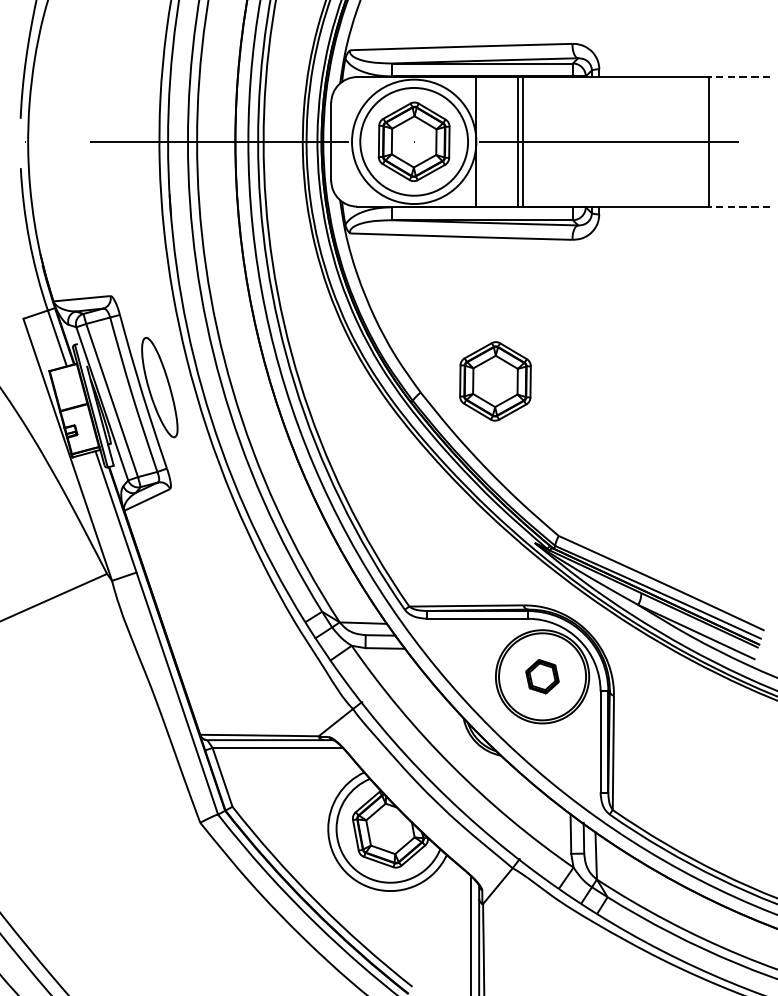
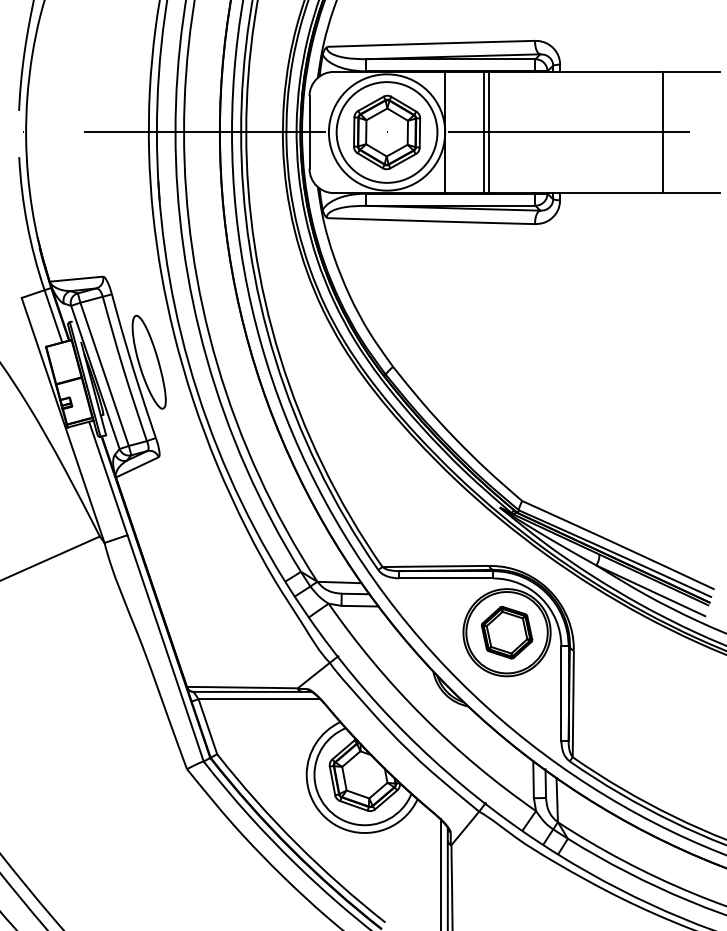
line: (739, 76) -> (691, 71), dashed -> solid
line: (739, 207) -> (691, 193), dashed -> solid
part: (495, 381) -> (463, 356), removed
part: (541, 676) -> (506, 632), size x1.67

